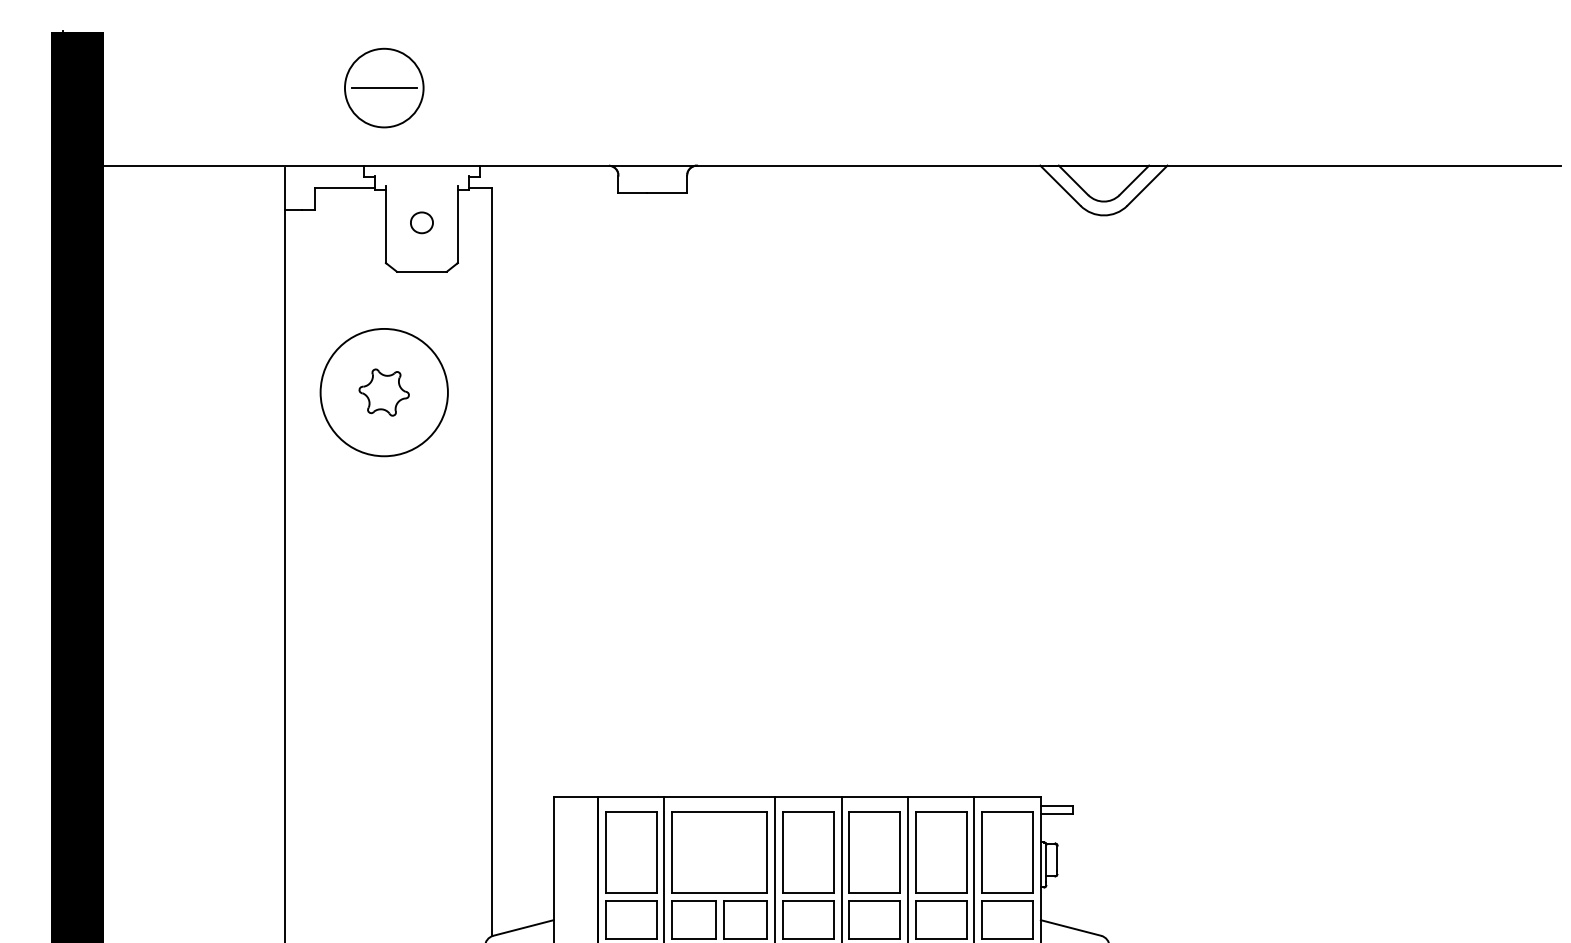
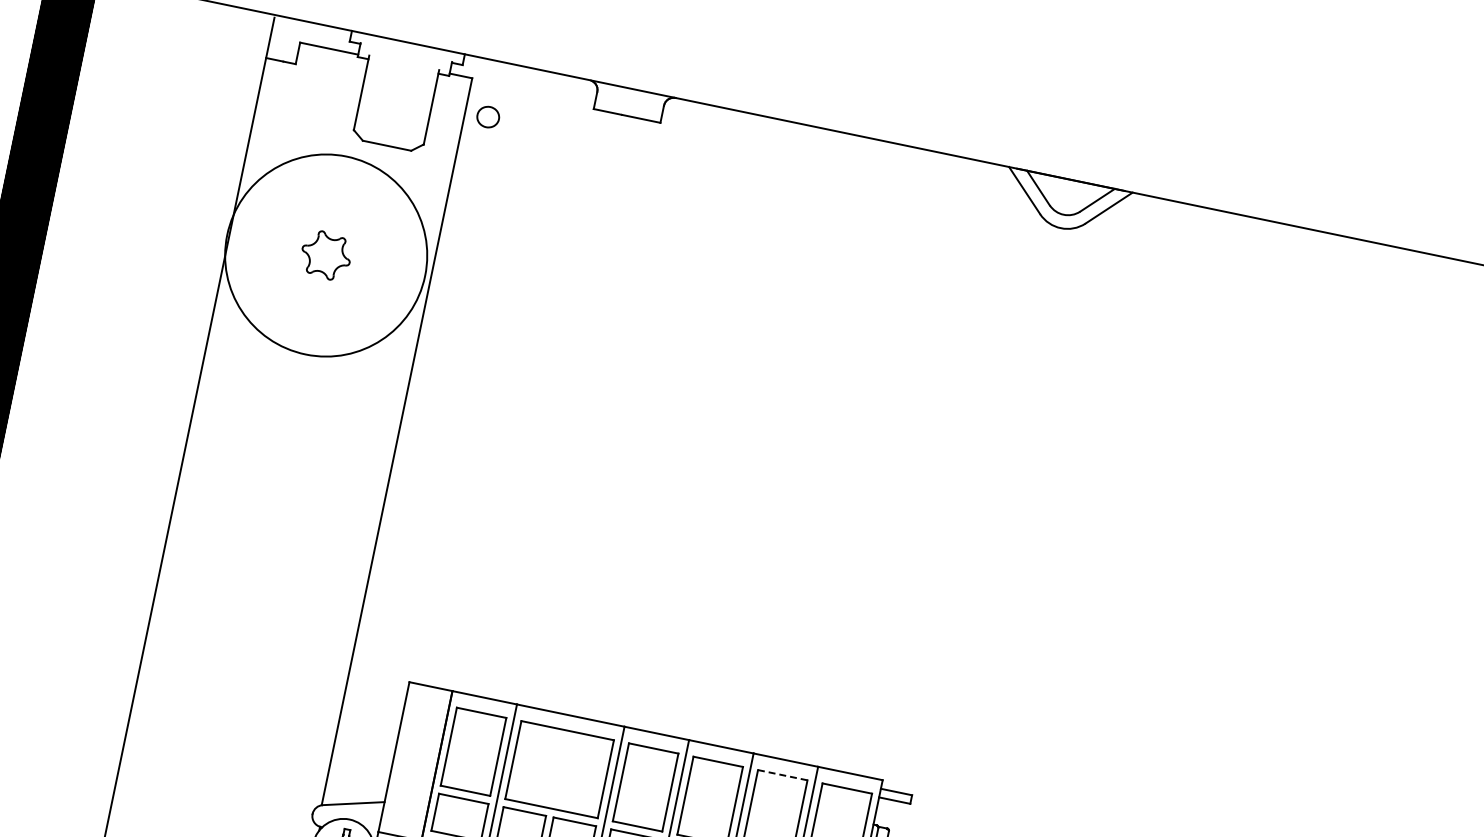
part: (421, 222) -> (487, 116), moved
circle: (383, 392) -> (325, 255), size x1.6
line: (940, 812) -> (782, 775), solid -> dashed

